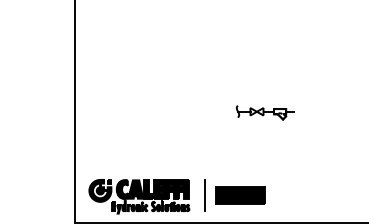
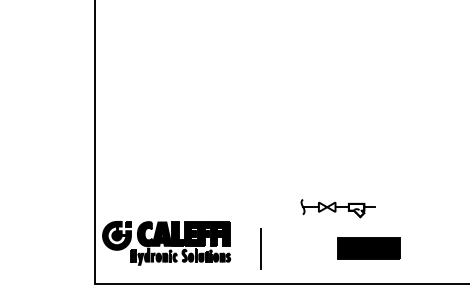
part: (265, 112) -> (337, 208), moved
part: (239, 195) -> (368, 248), moved
part: (139, 196) -> (166, 243), moved

